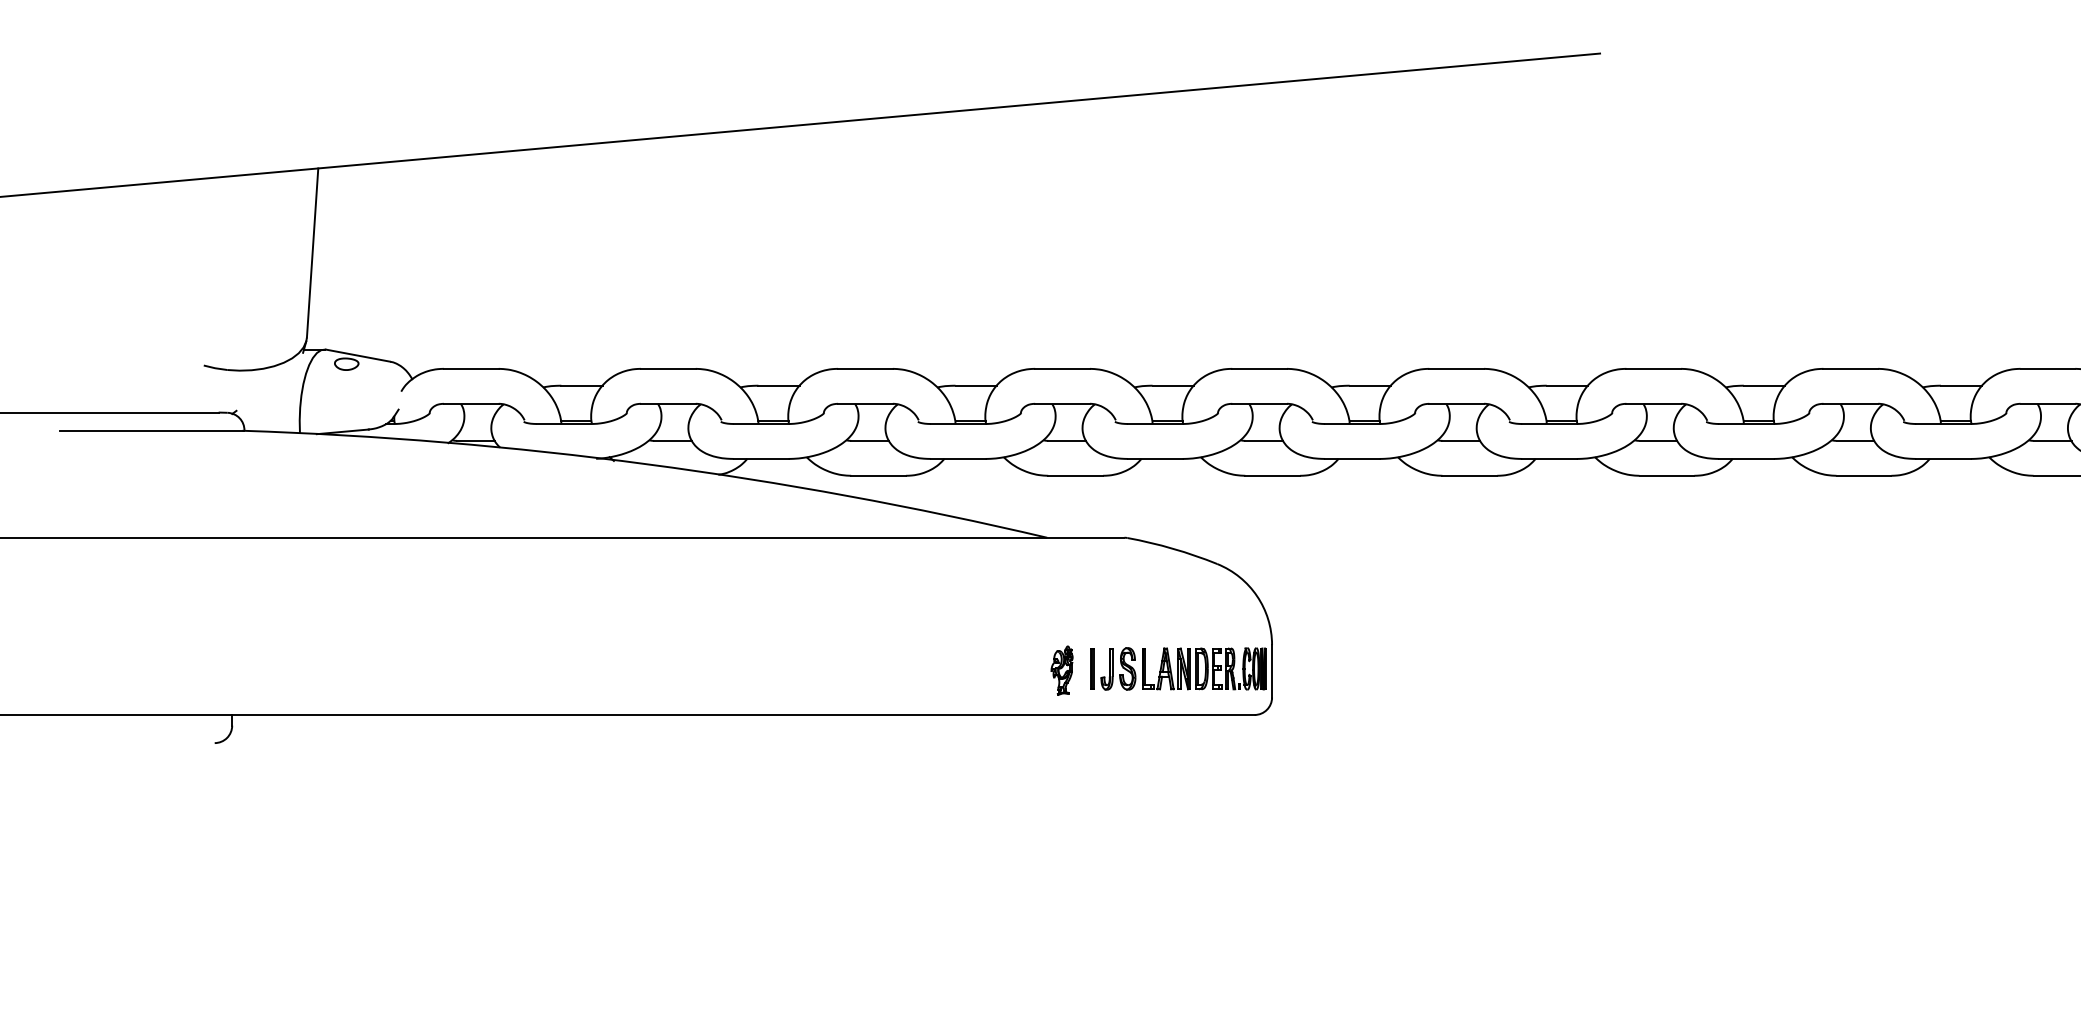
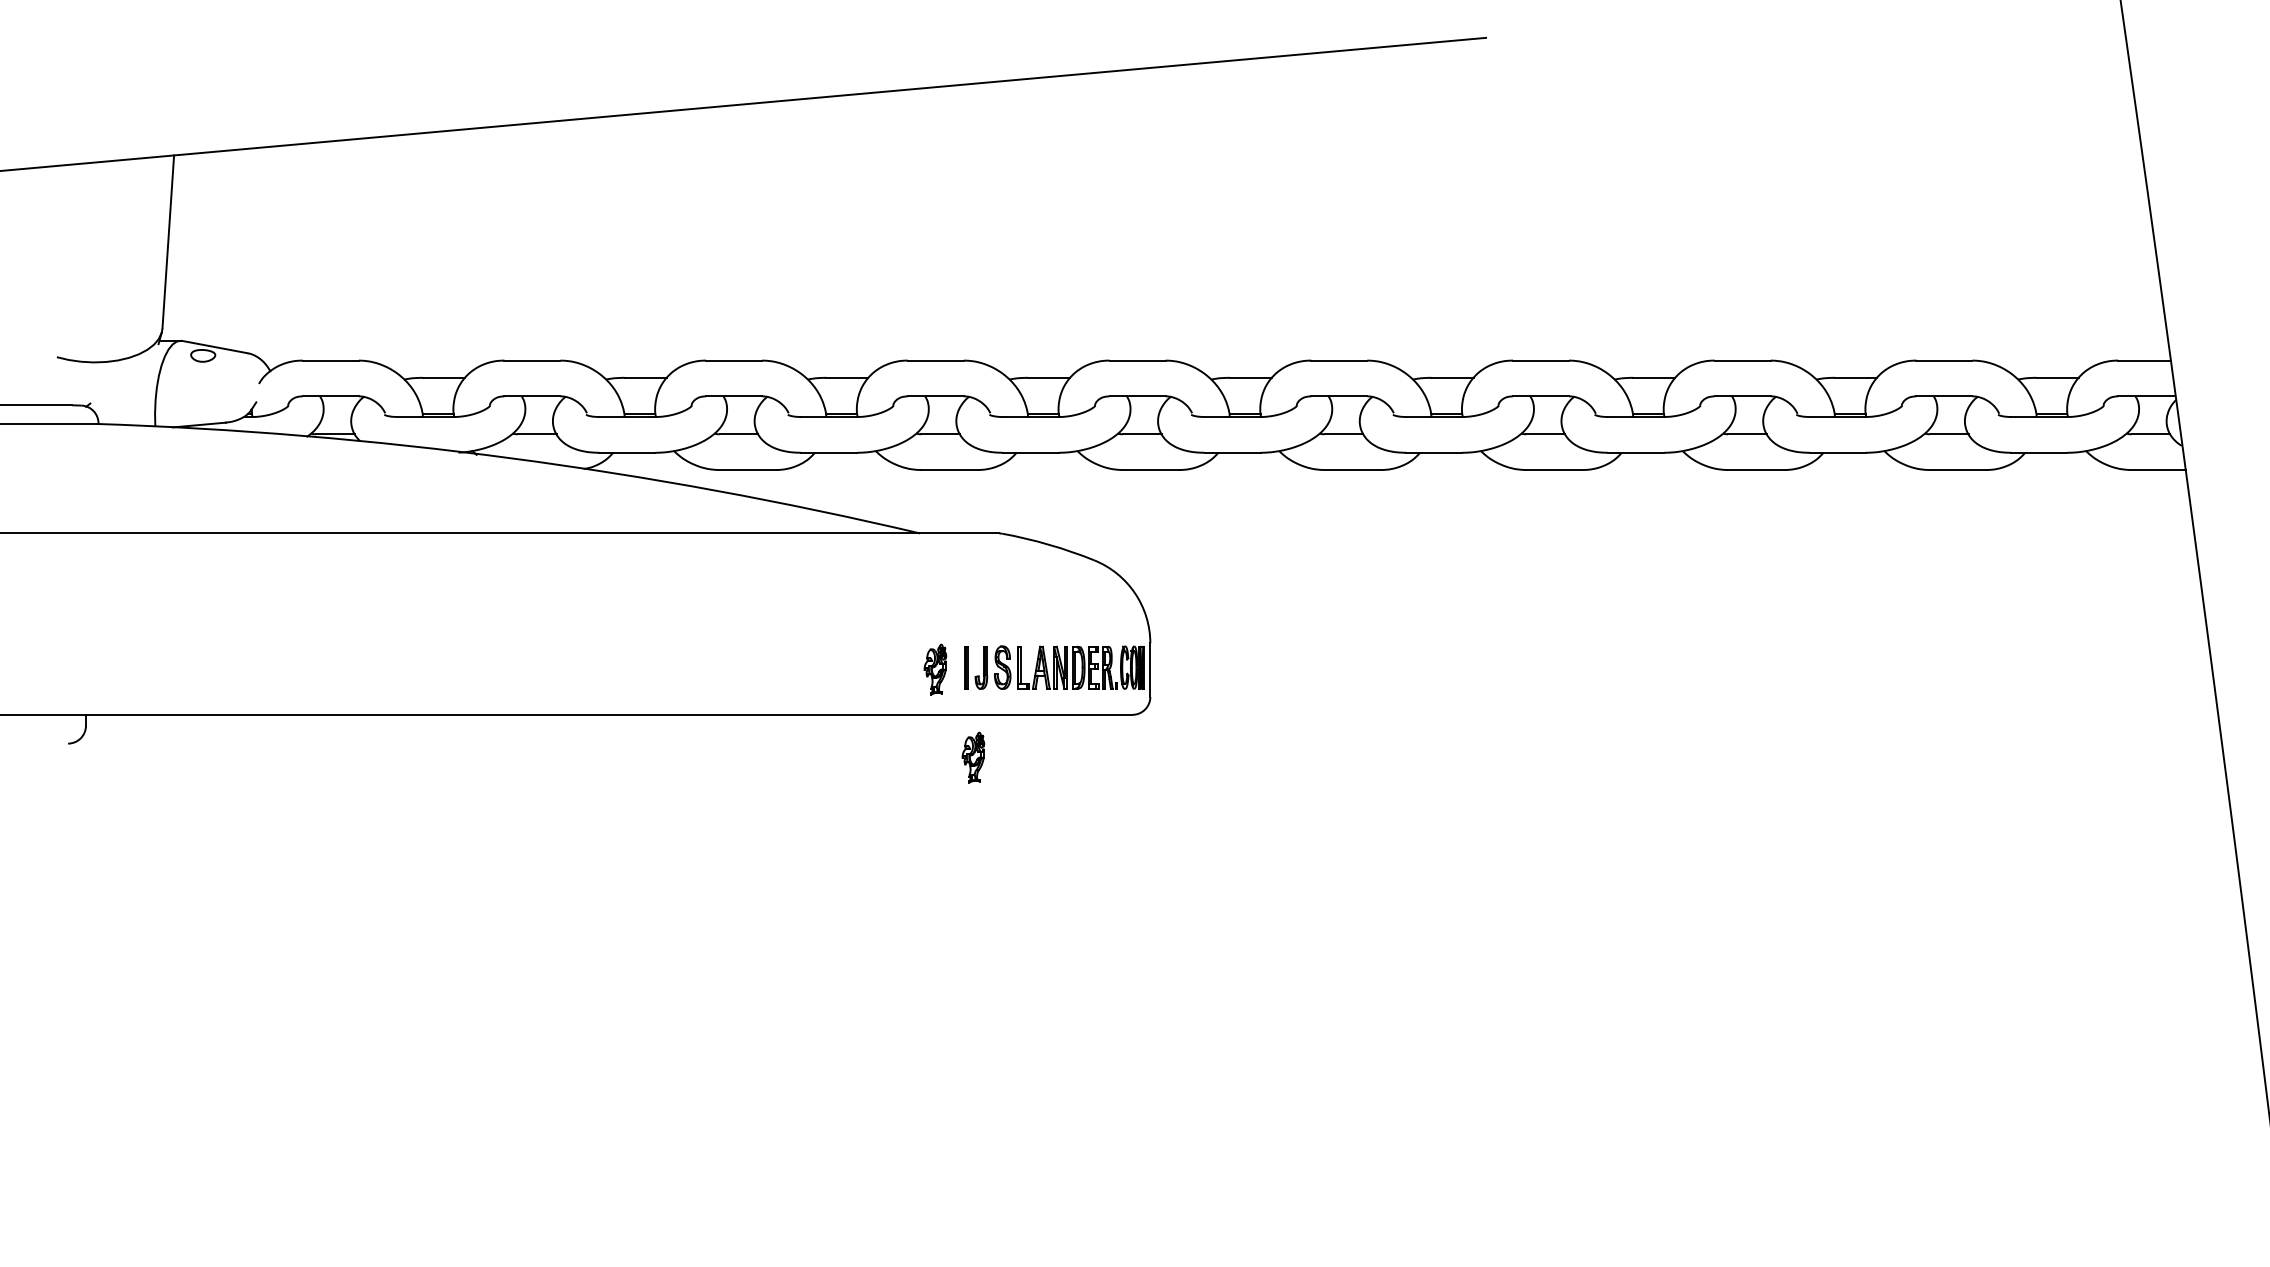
part: (1099, 756) -> (973, 757), added

